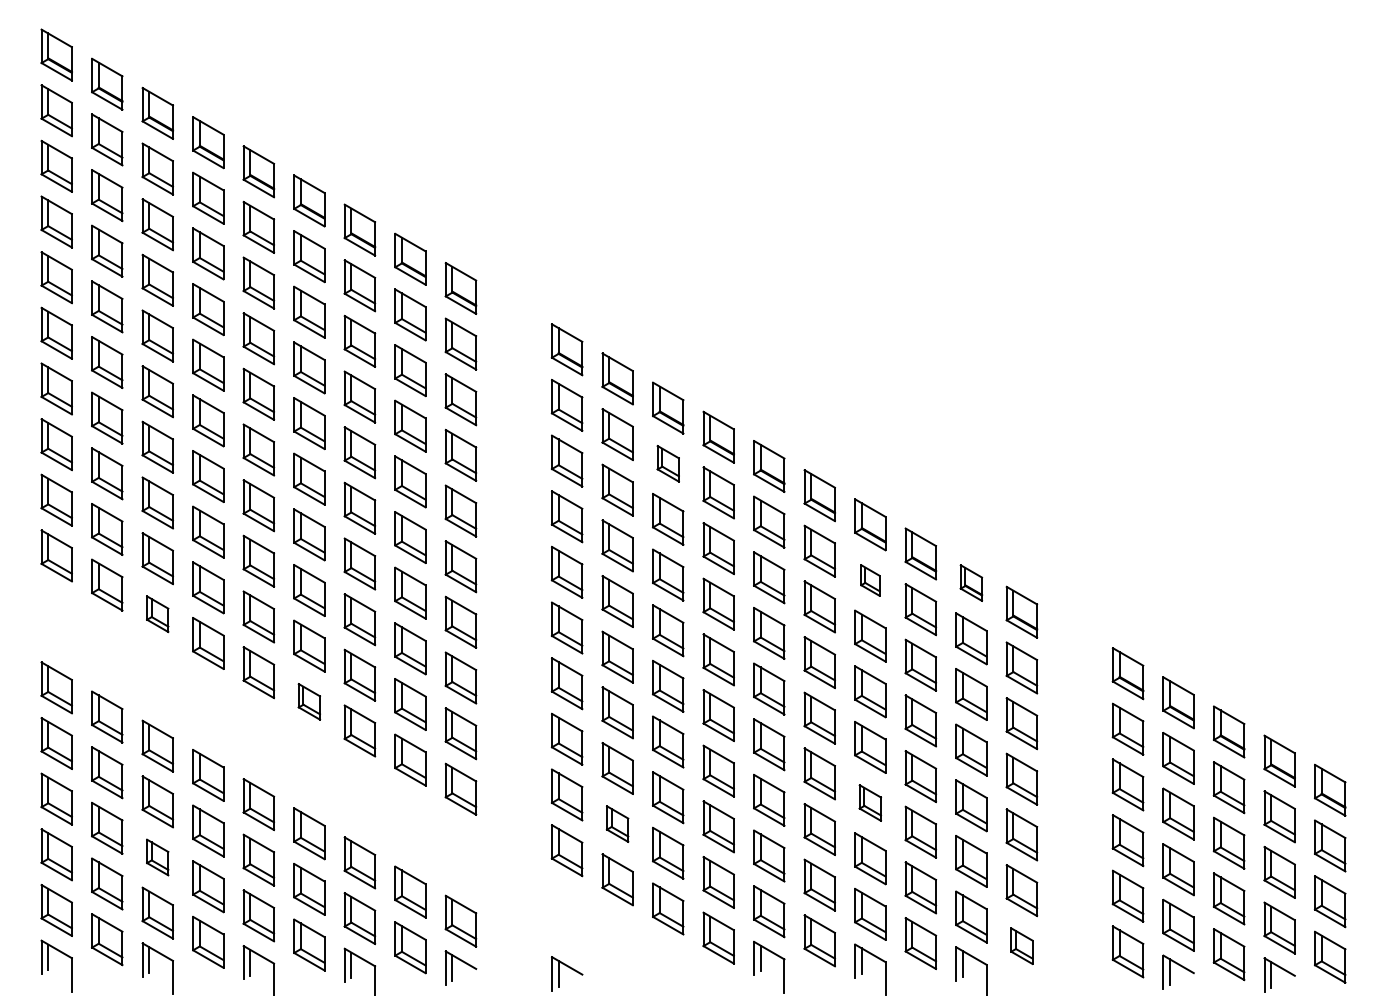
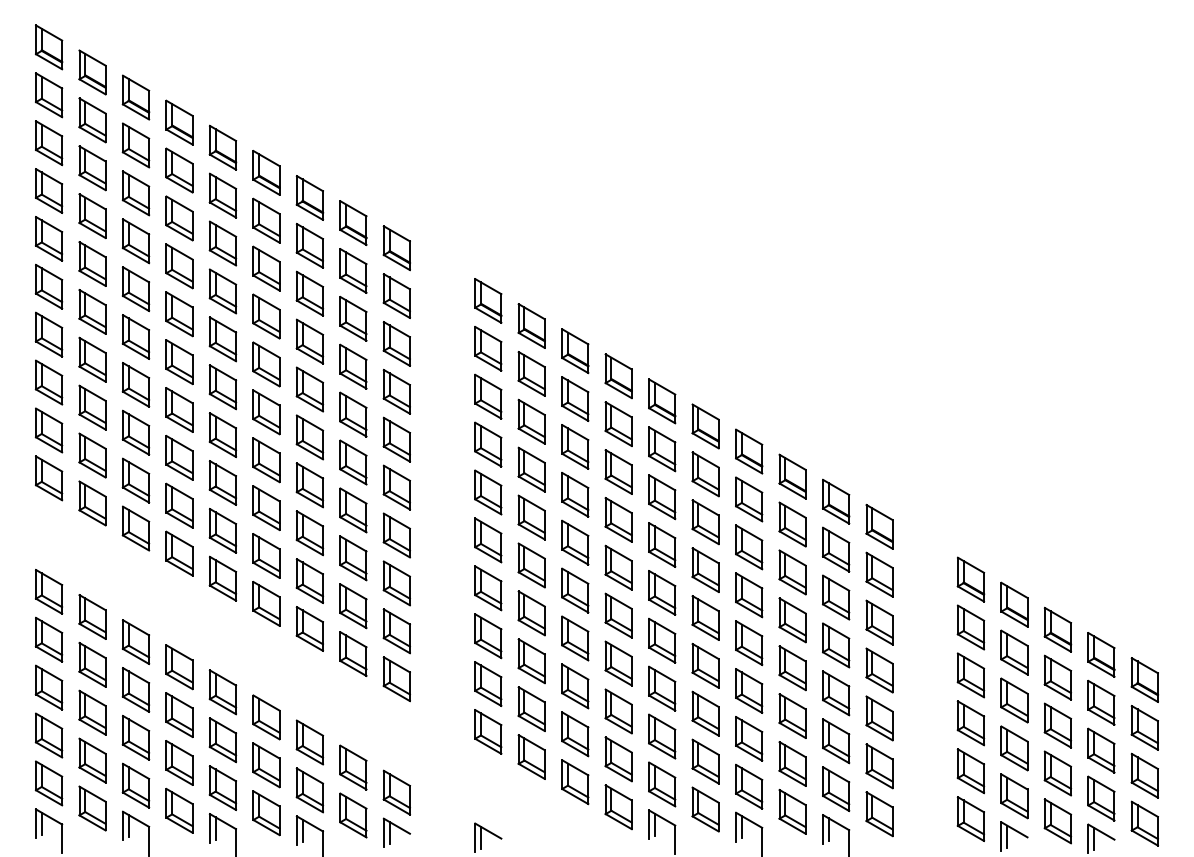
part: (668, 463) -> (575, 398), size x1.43
part: (870, 580) -> (749, 499), size x1.67
part: (971, 582) -> (836, 501), size x1.43
part: (157, 613) -> (135, 527), size x1.43
part: (309, 701) -> (266, 603), size x1.43
part: (870, 802) -> (749, 690), size x1.43
part: (617, 823) -> (531, 708), size x1.43
part: (157, 857) -> (135, 737), size x1.43
part: (1021, 945) -> (879, 813), size x1.43

